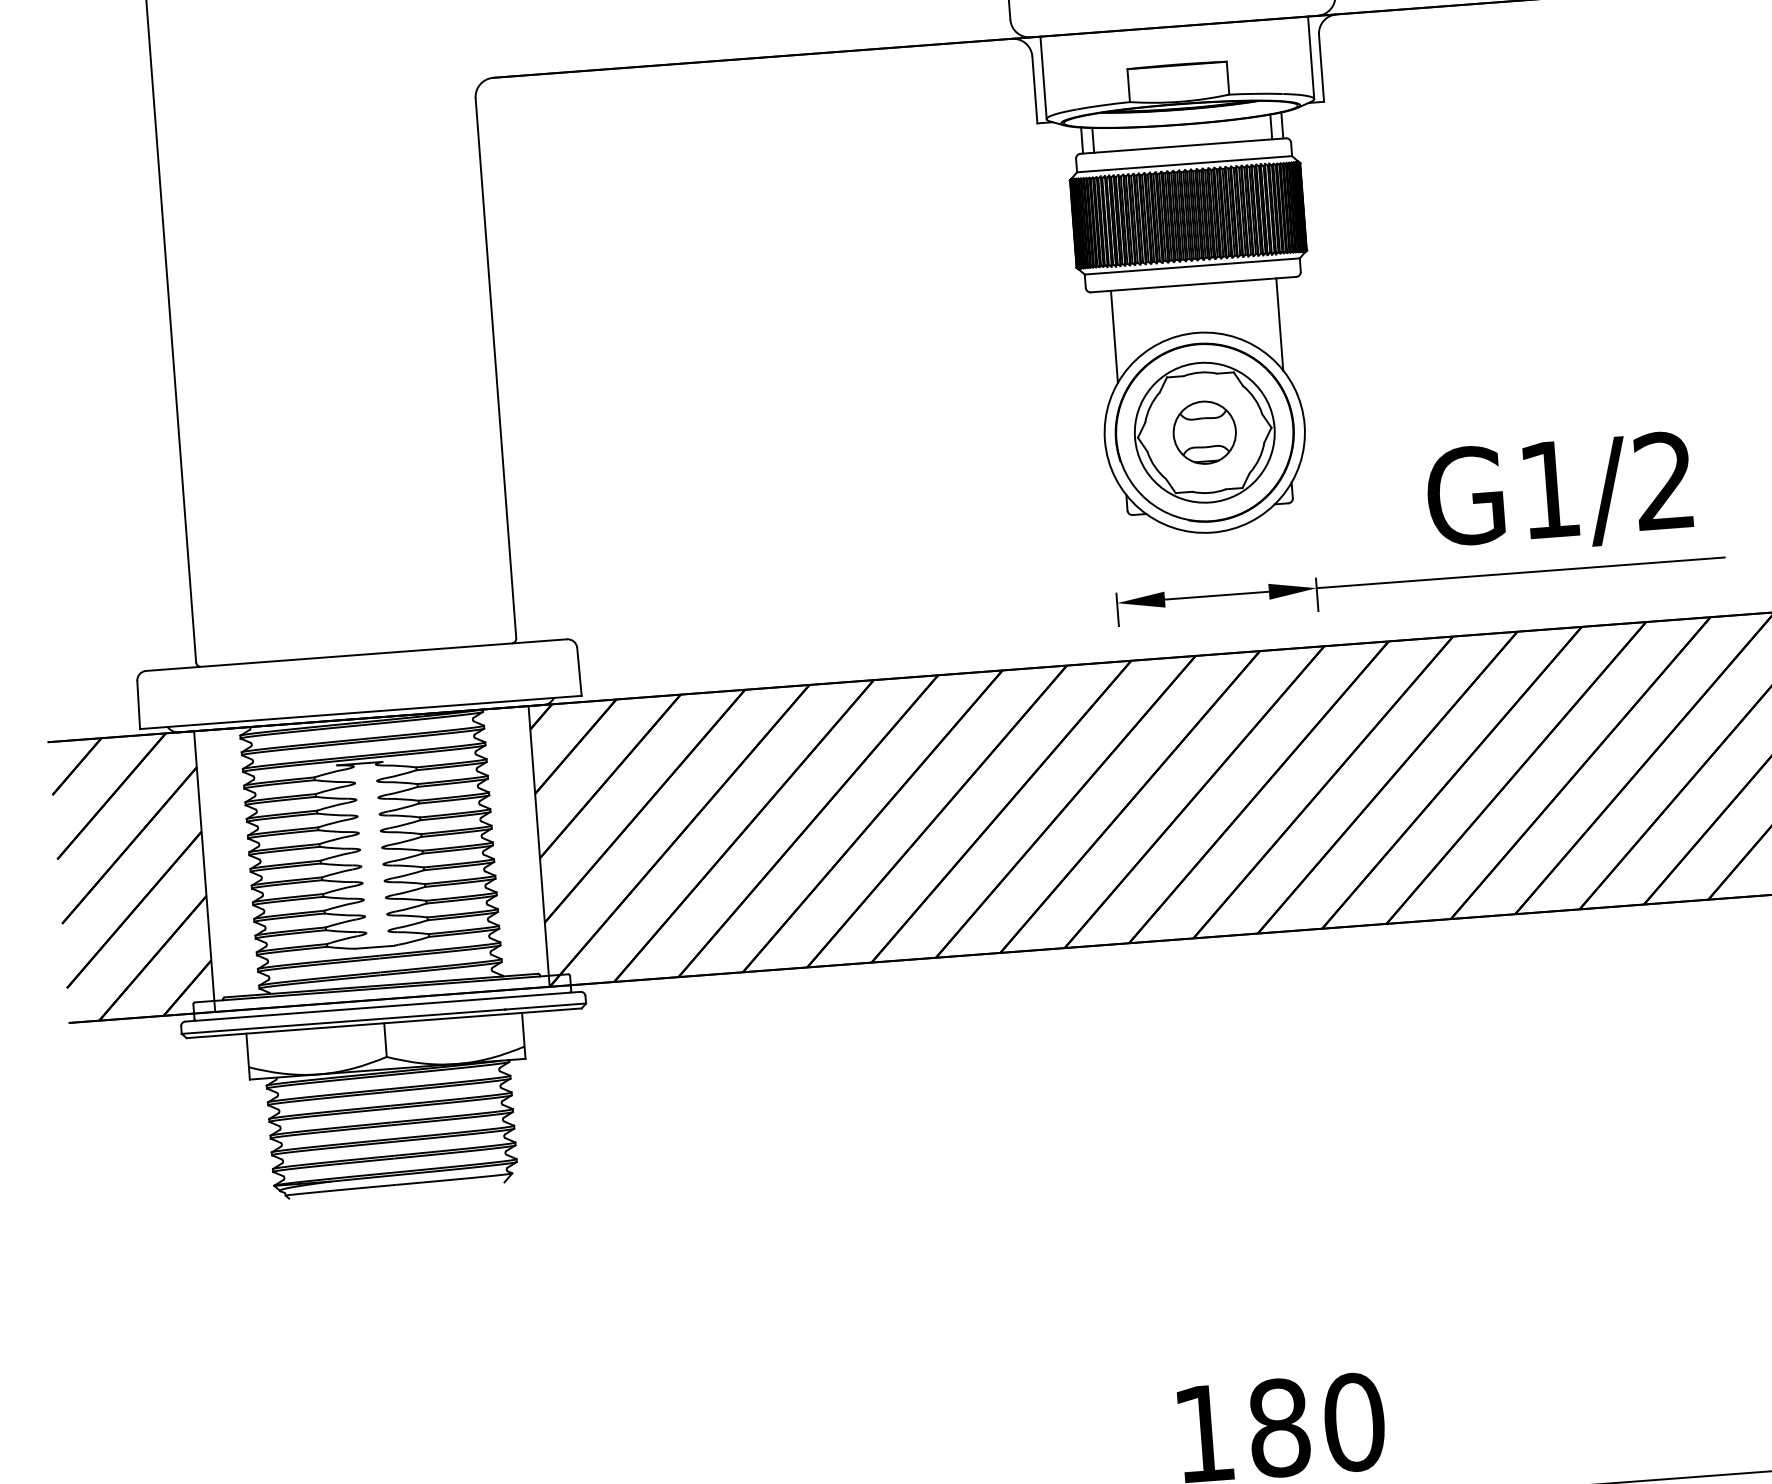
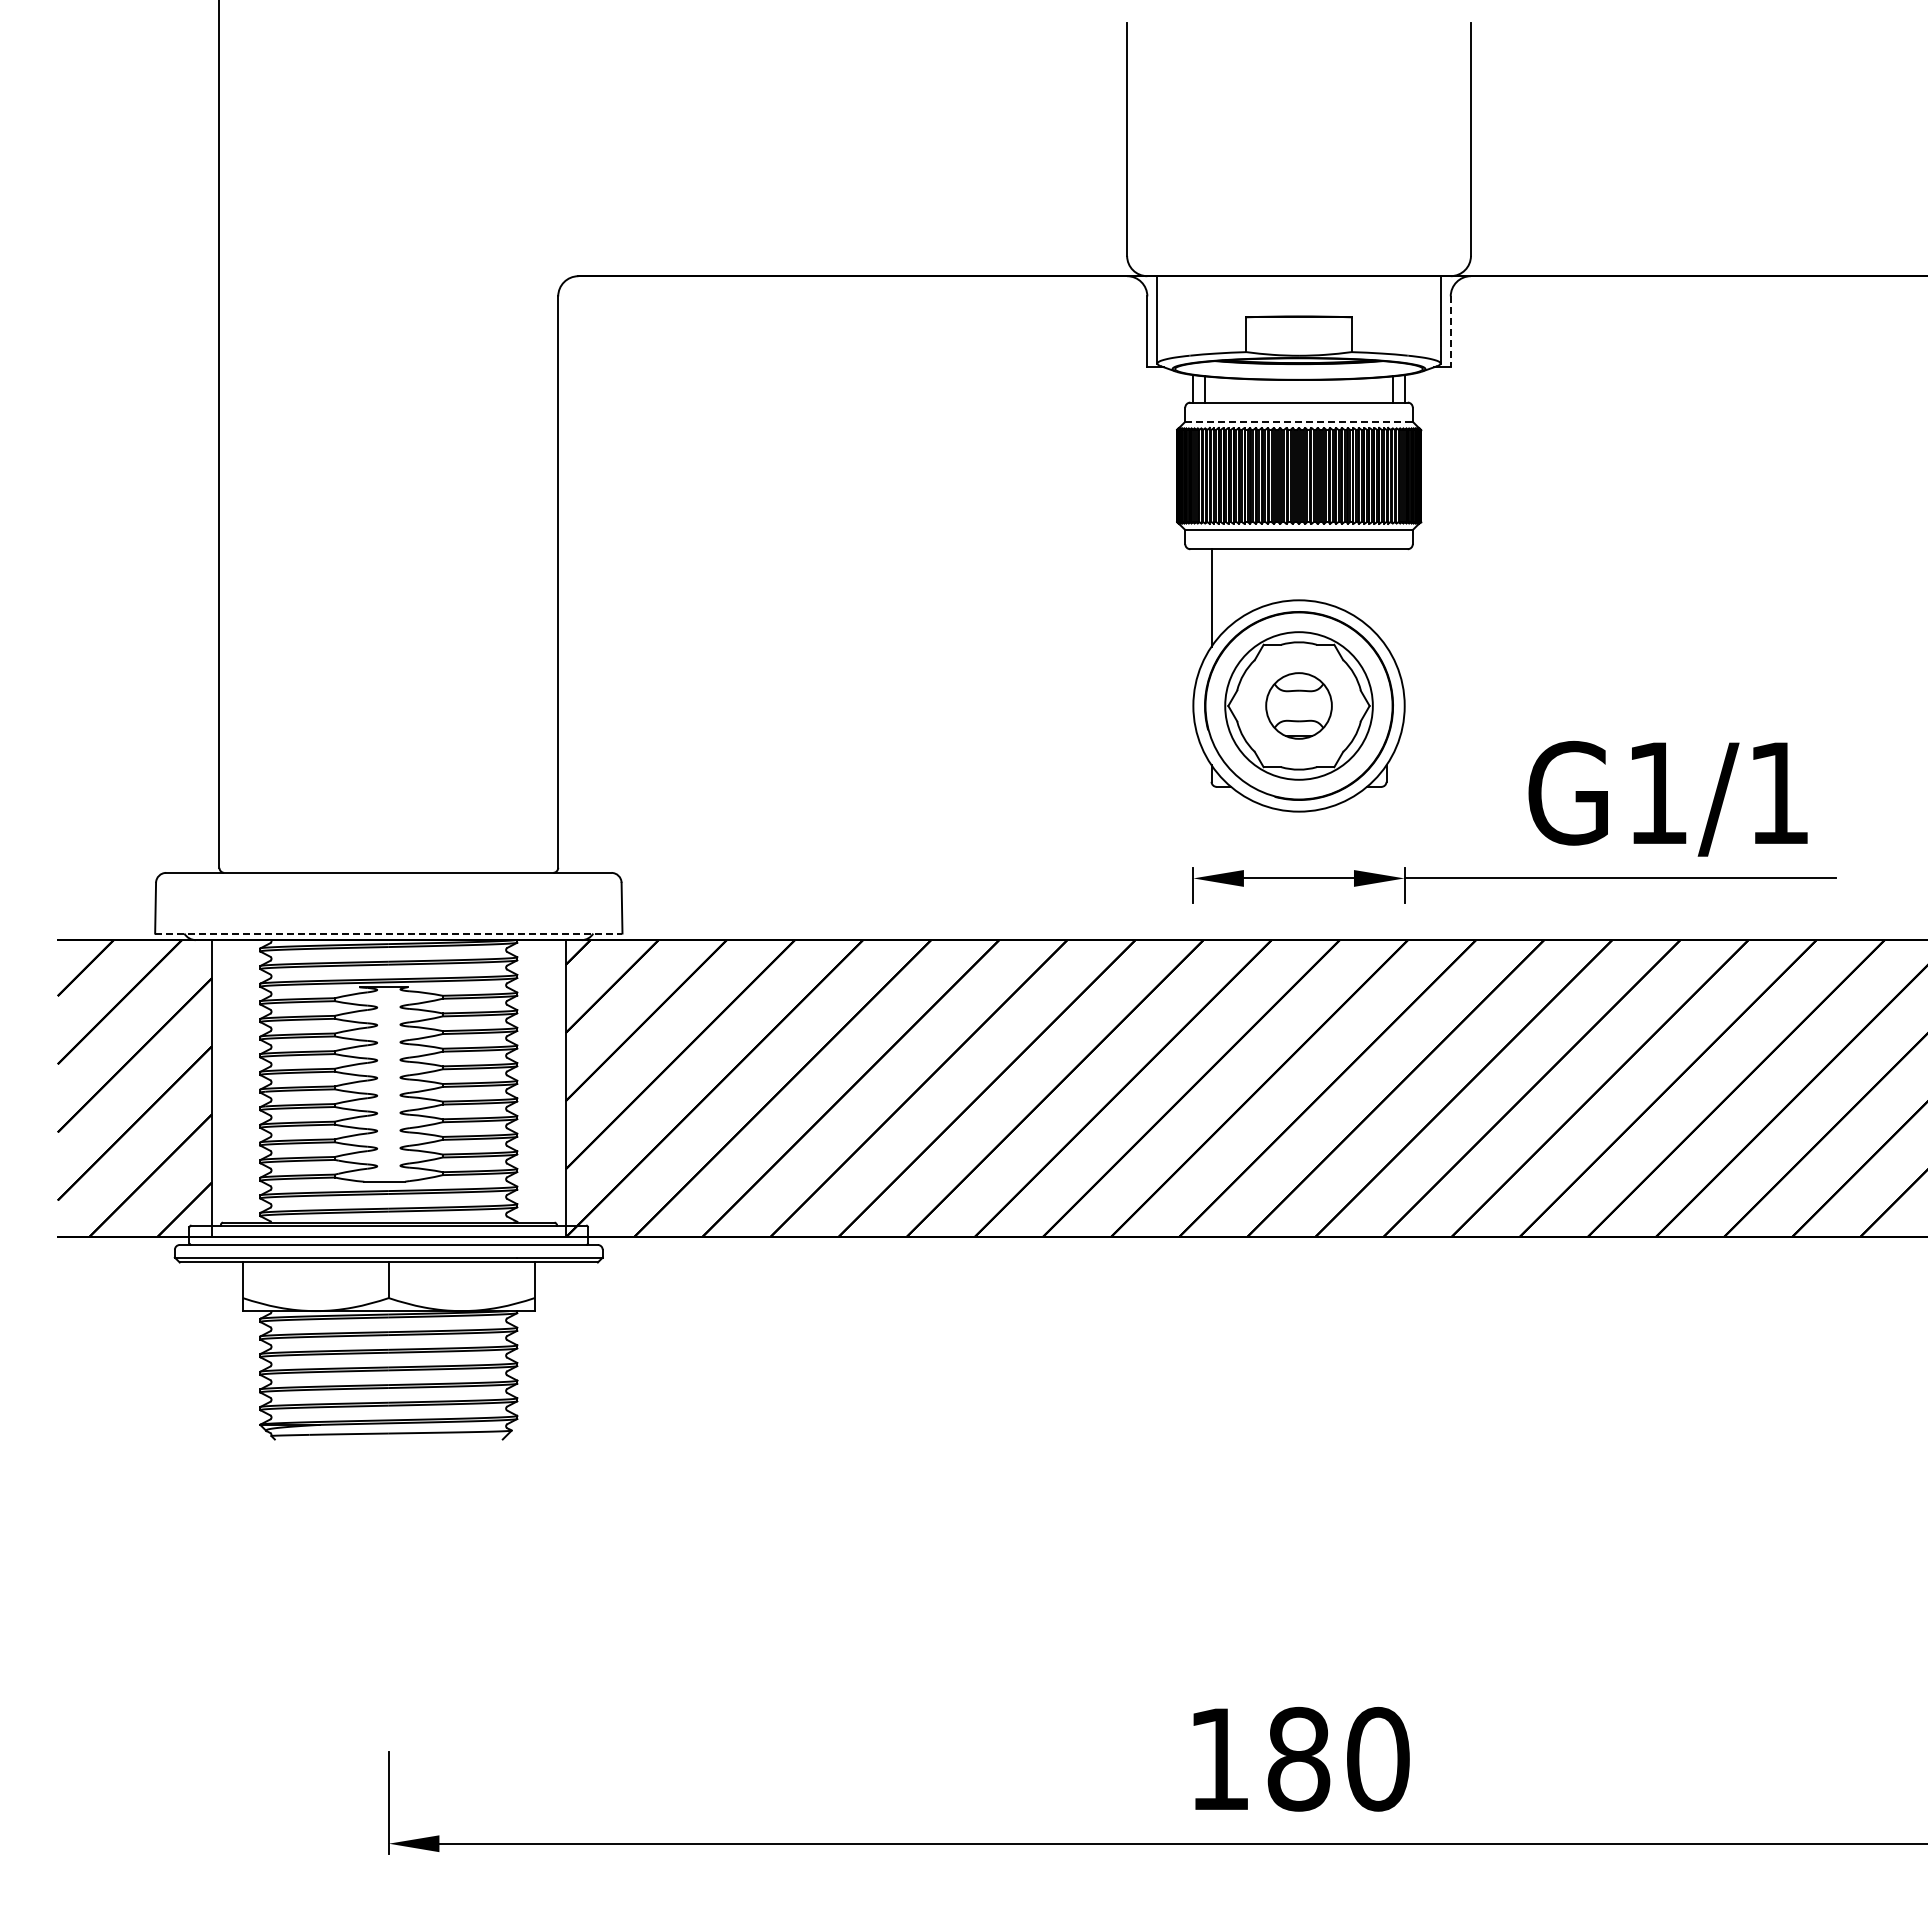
line: (1321, 69) -> (1450, 332), solid -> dashed
line: (1185, 163) -> (1299, 421), solid -> dashed
line: (1279, 324) -> (1386, 597), removed
text: (1662, 479) -> (1777, 791), G1/2 -> G1/1
line: (360, 712) -> (388, 933), solid -> dashed

